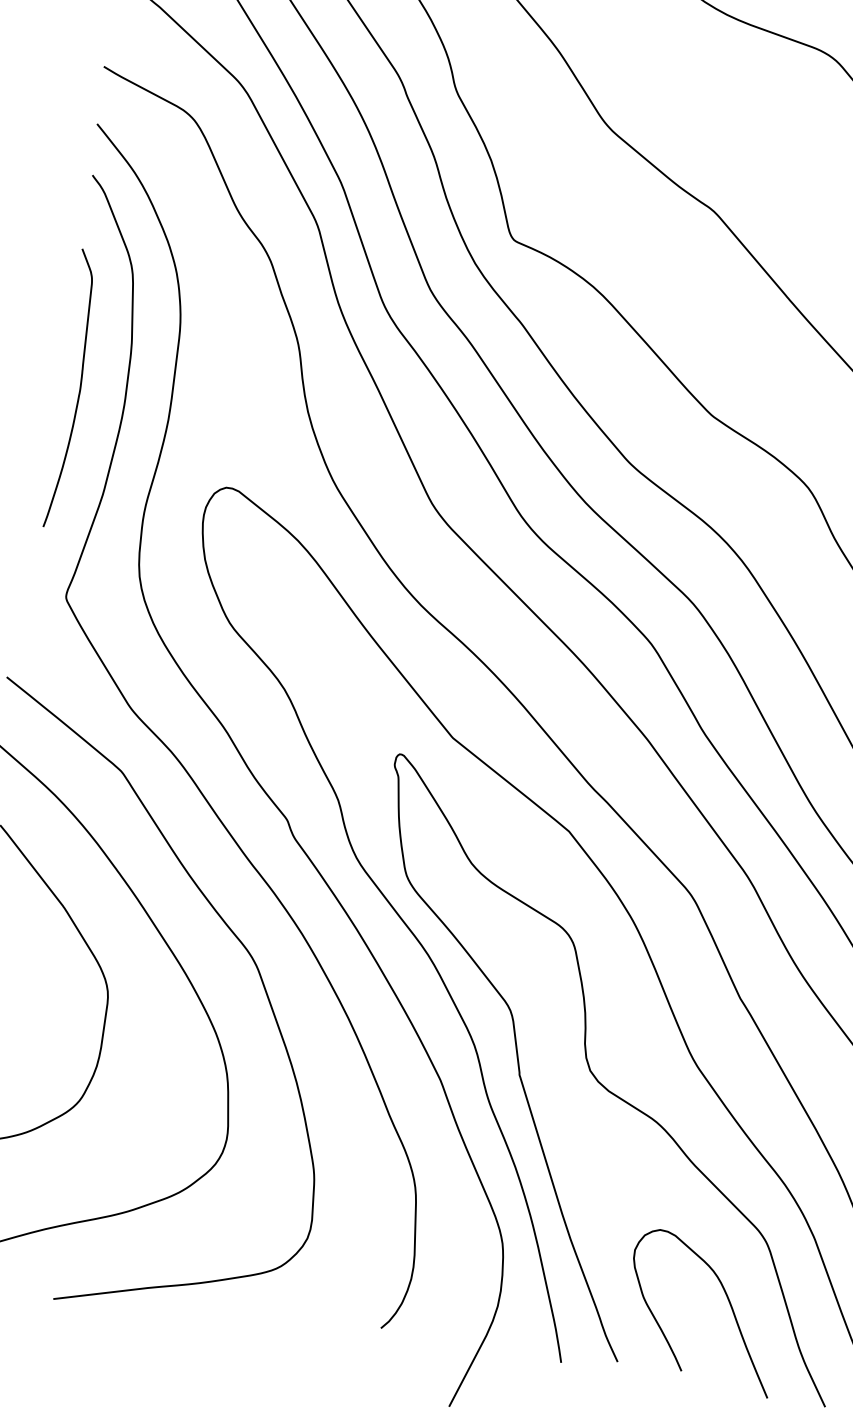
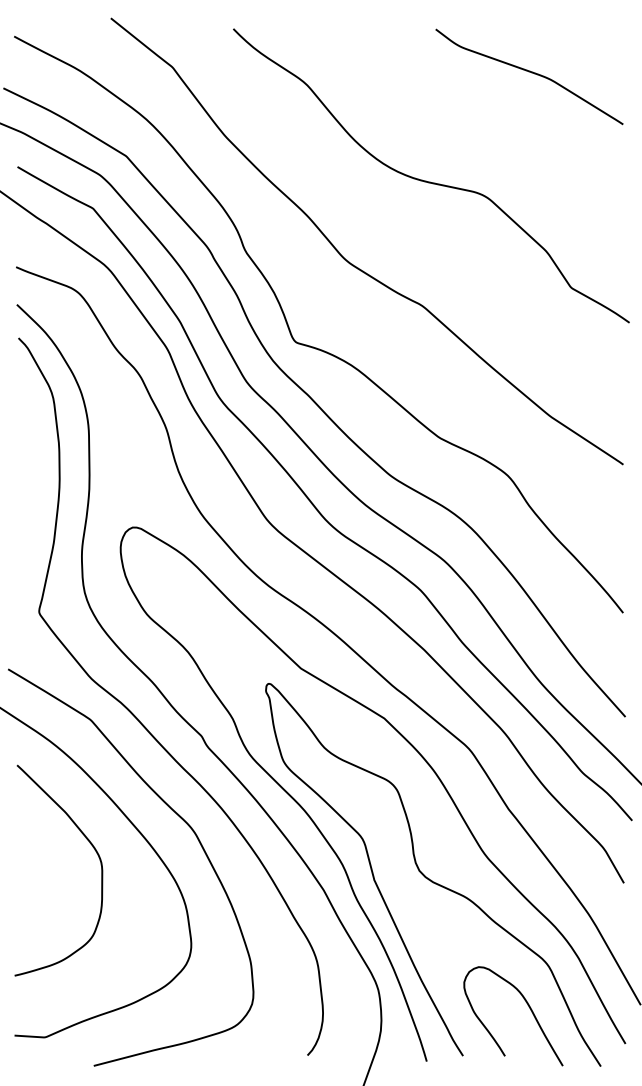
curve: (78, 389) -> (28, 477), removed

